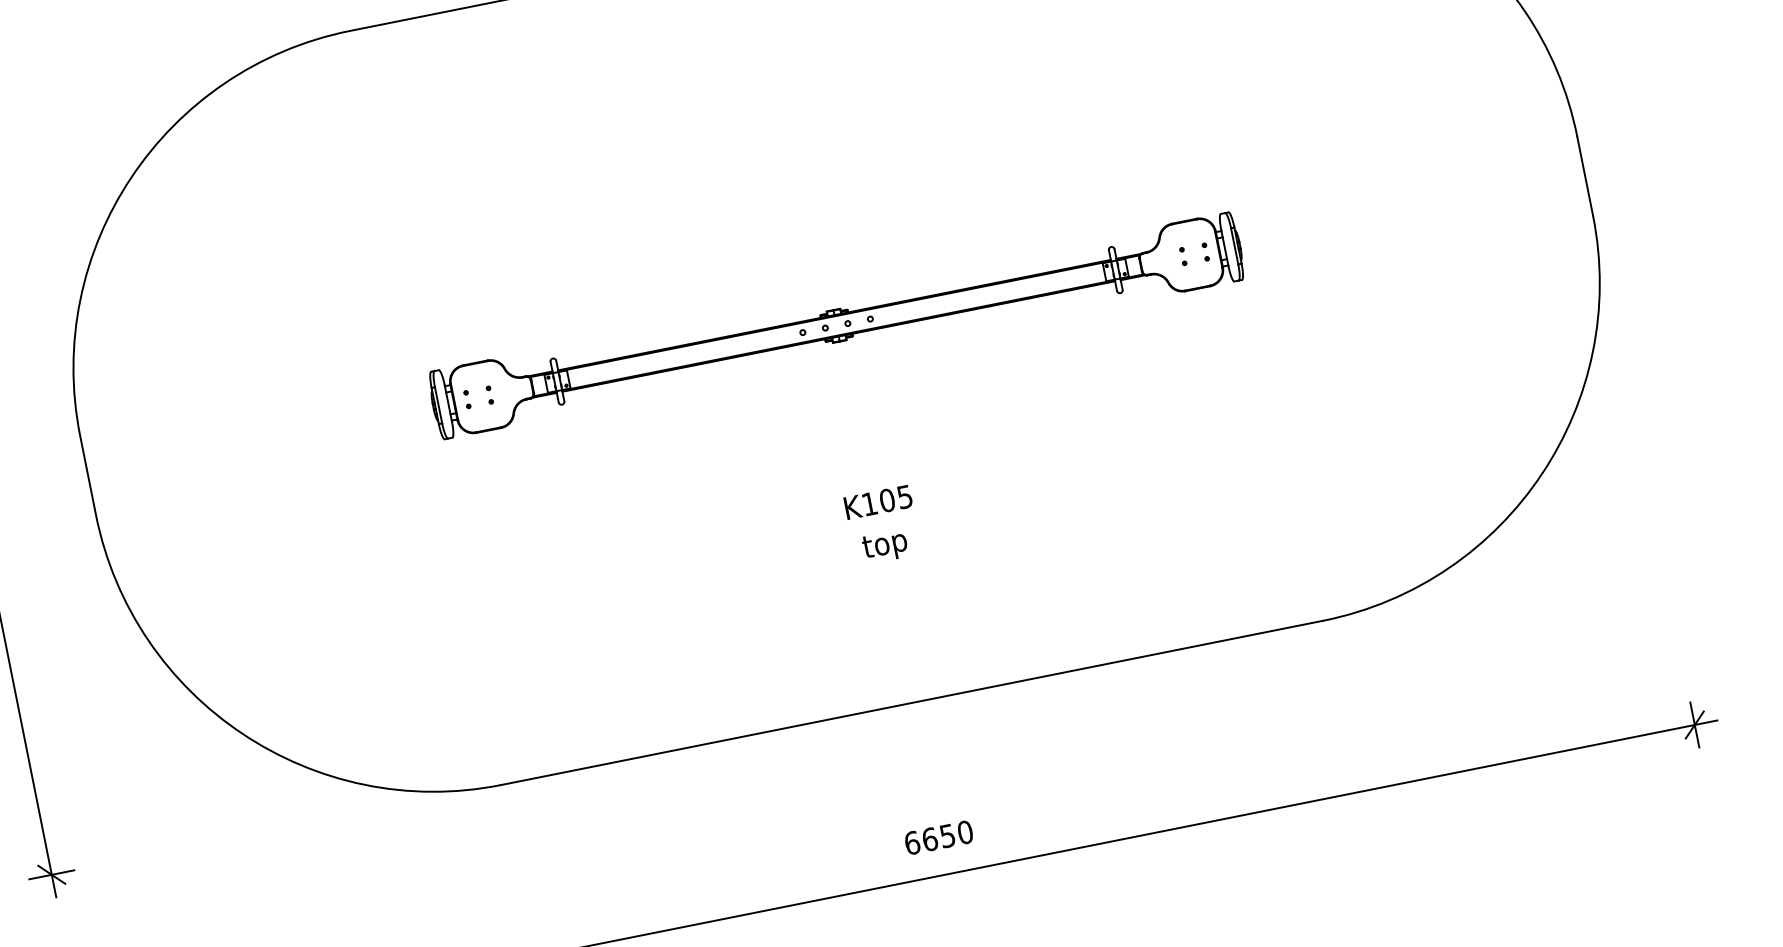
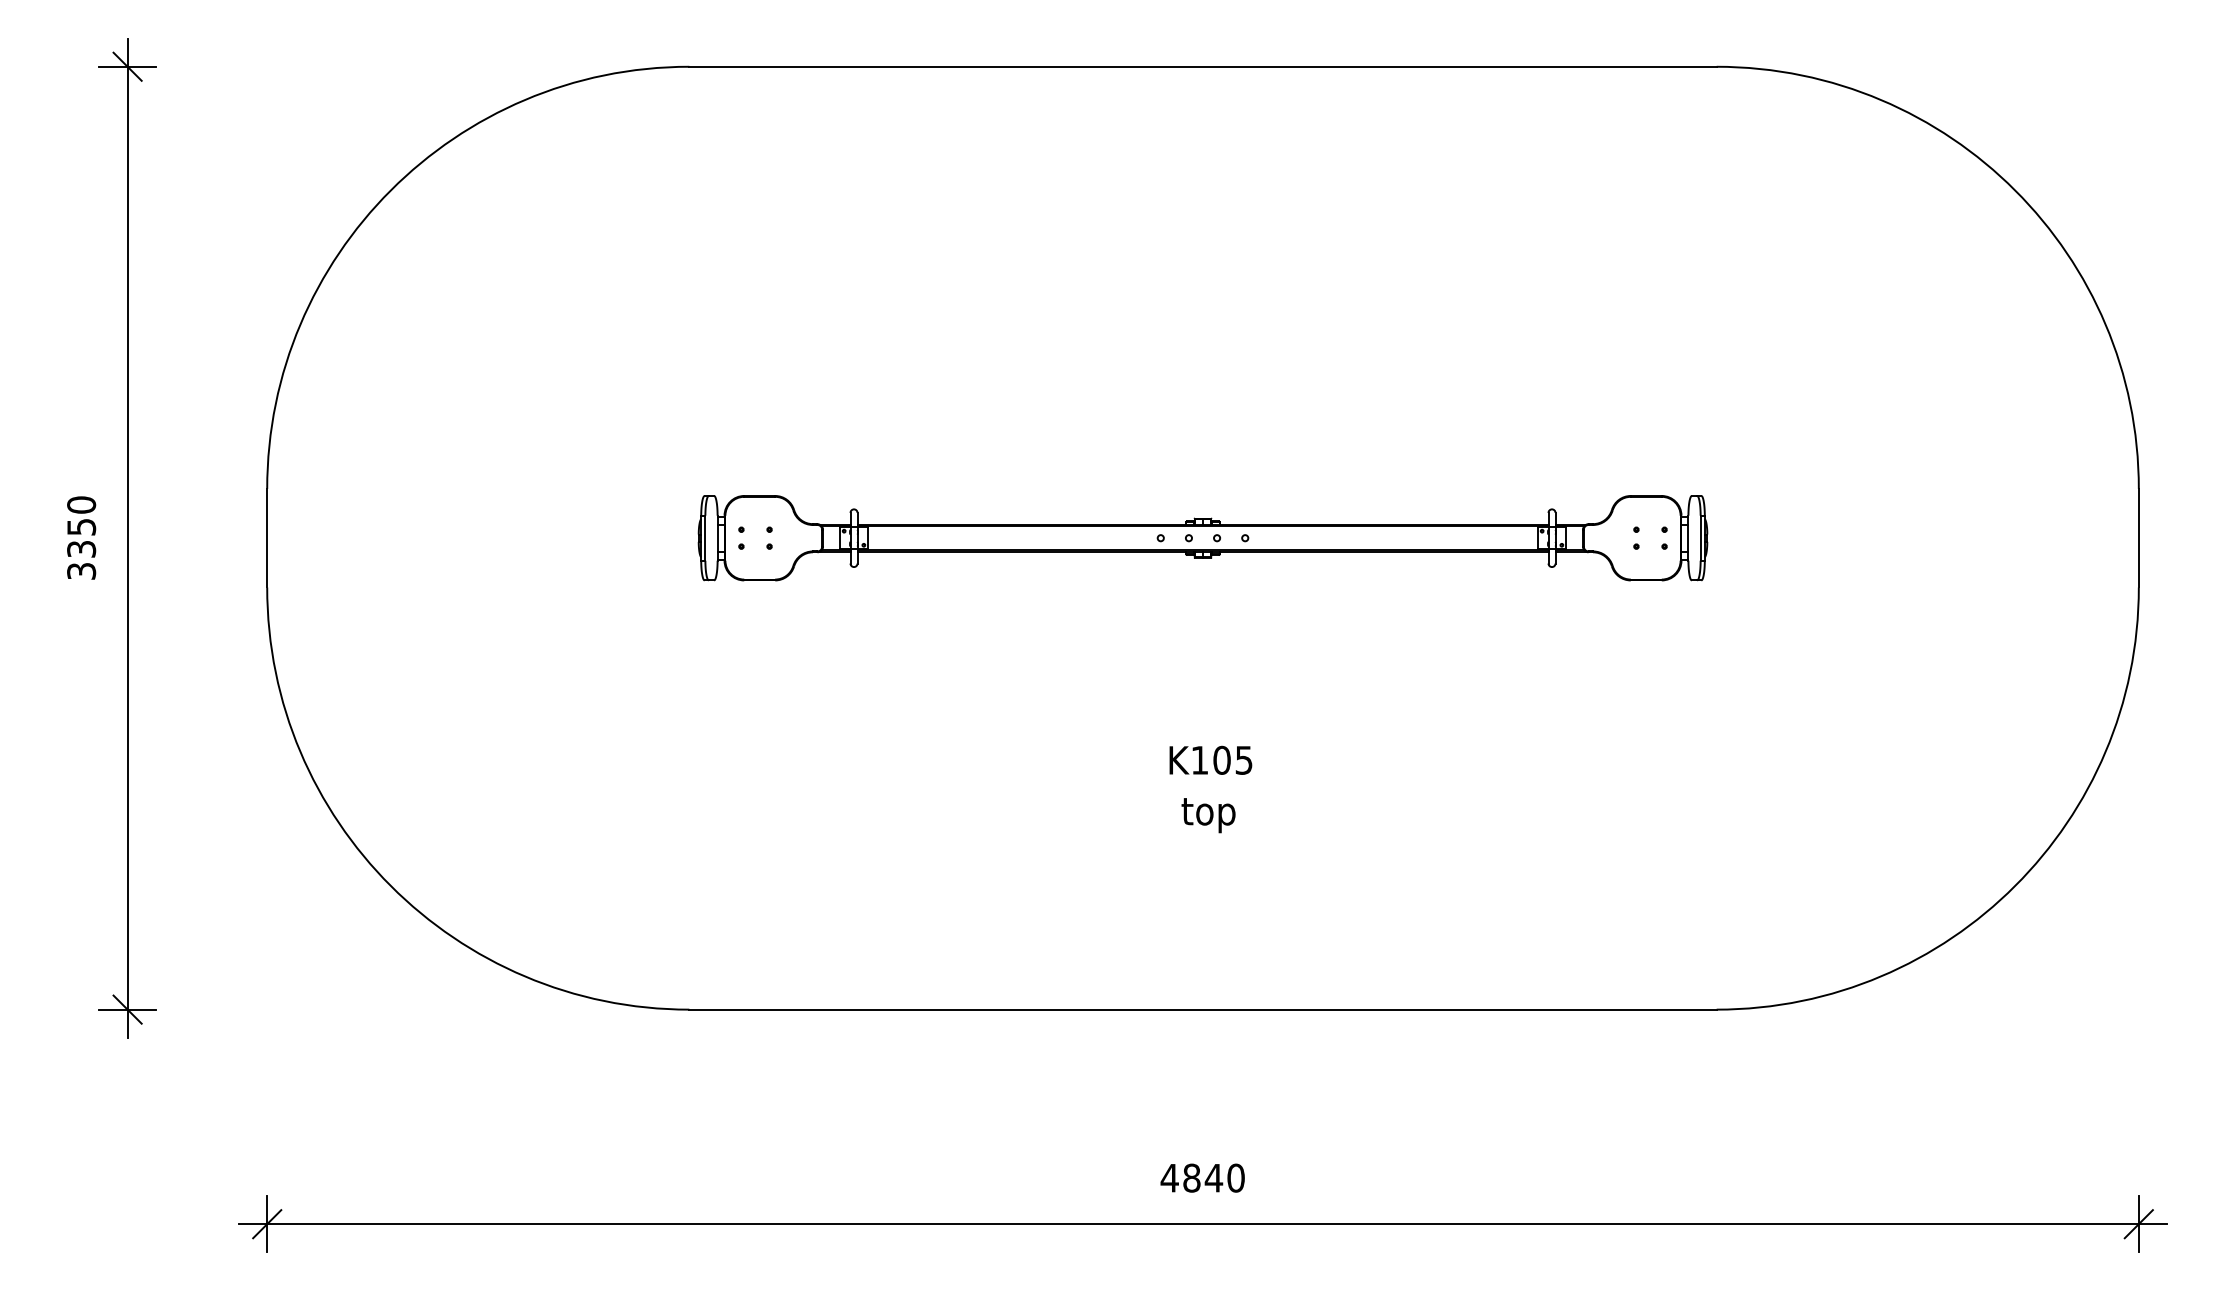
text: (929, 839) -> (1191, 1177), 6650 -> 4840

